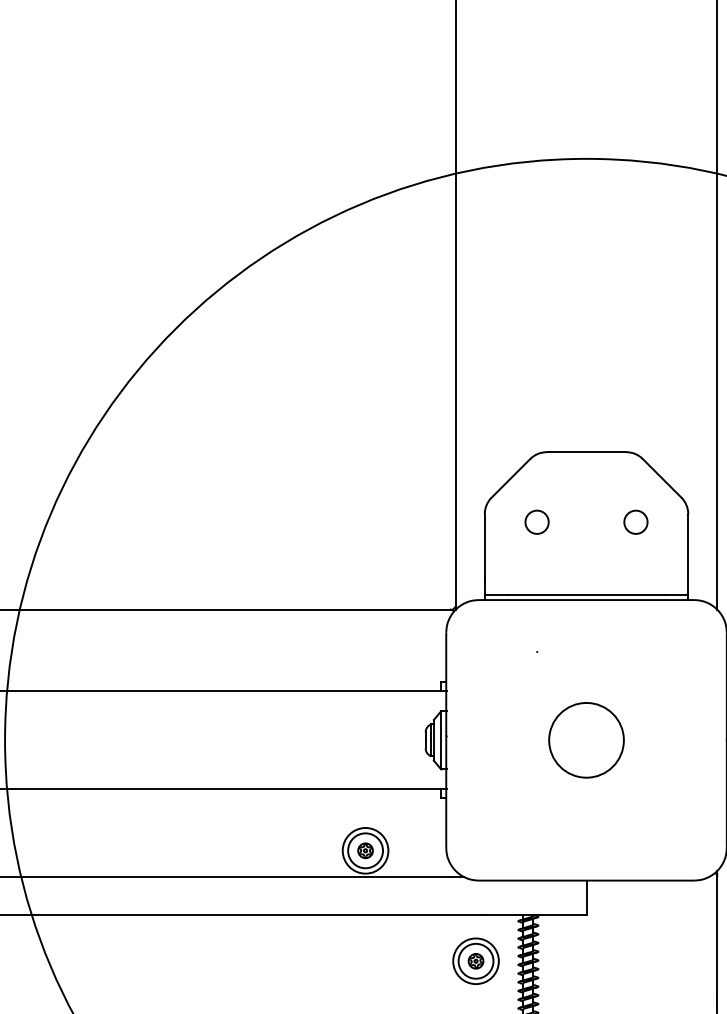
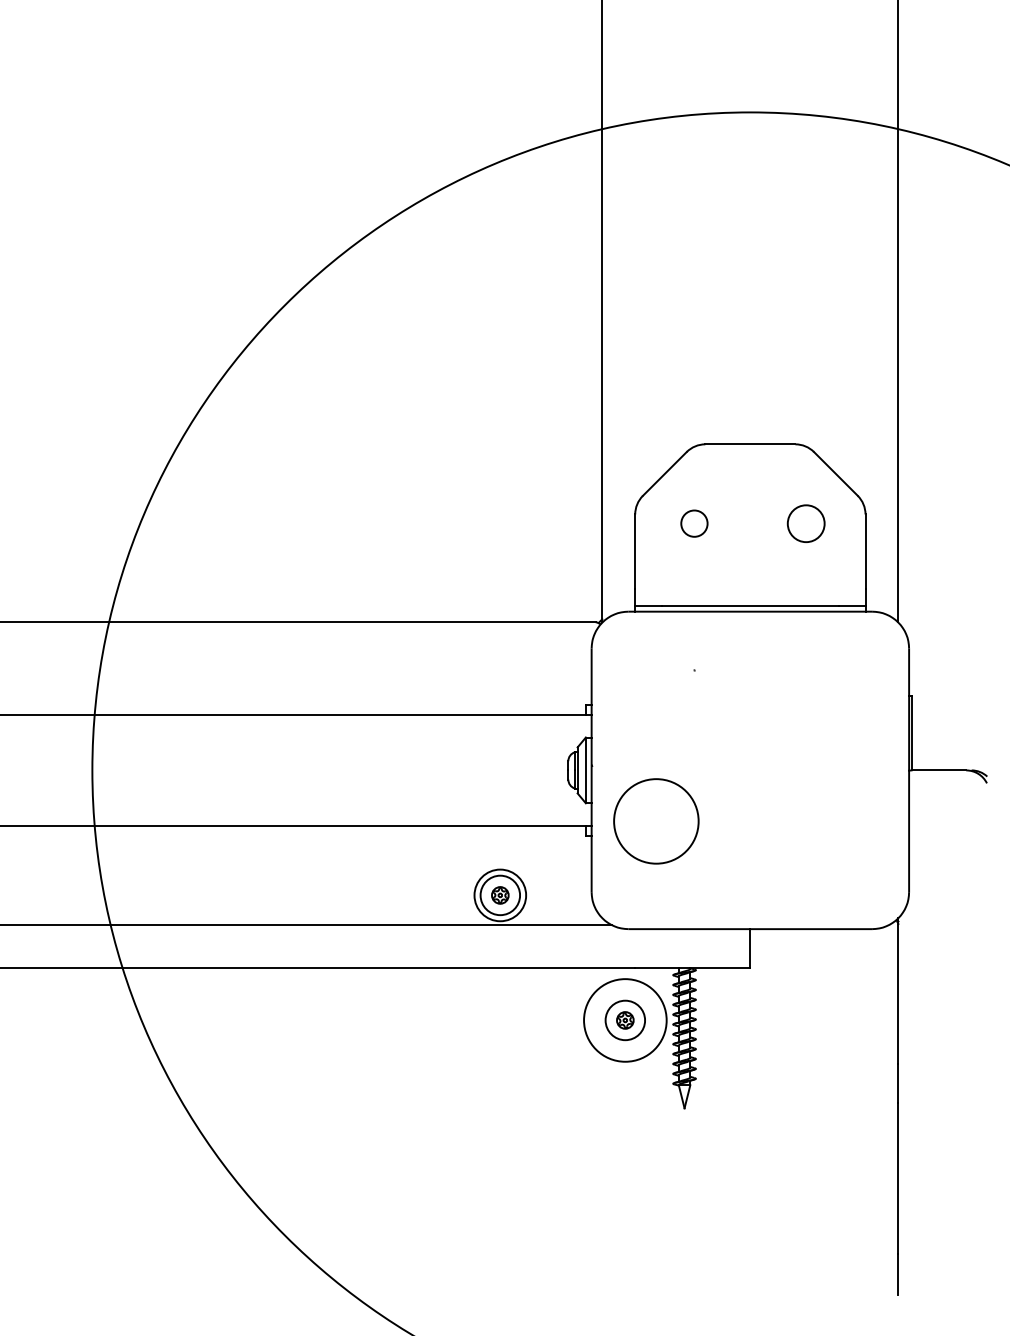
circle: (636, 522) -> (806, 523), size x1.4
circle: (586, 740) -> (656, 821), moved
circle: (476, 961) -> (625, 1020), size x1.6

